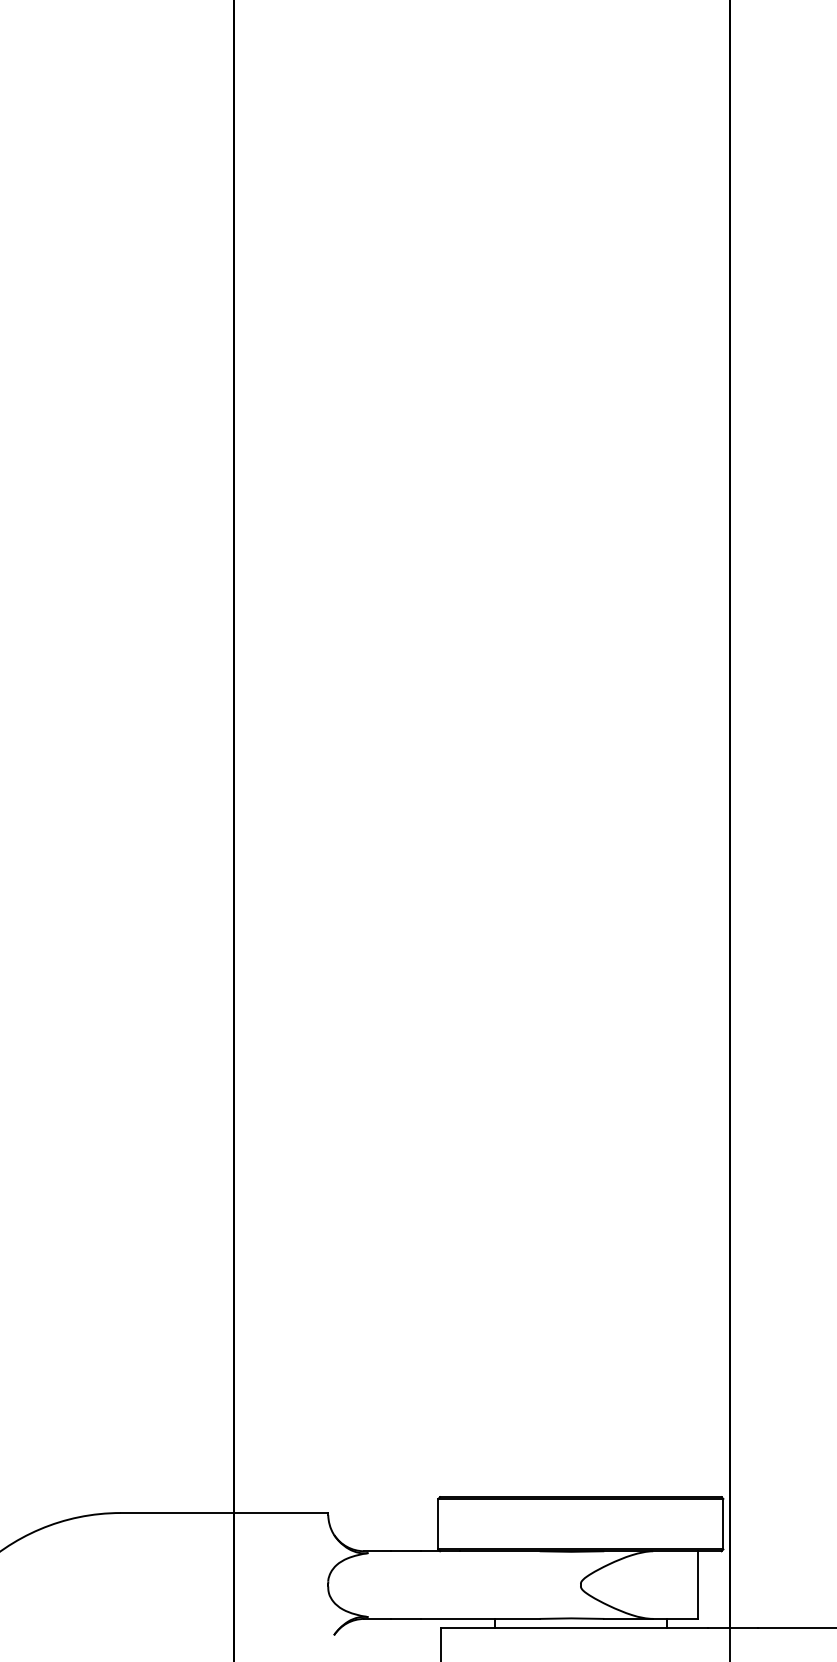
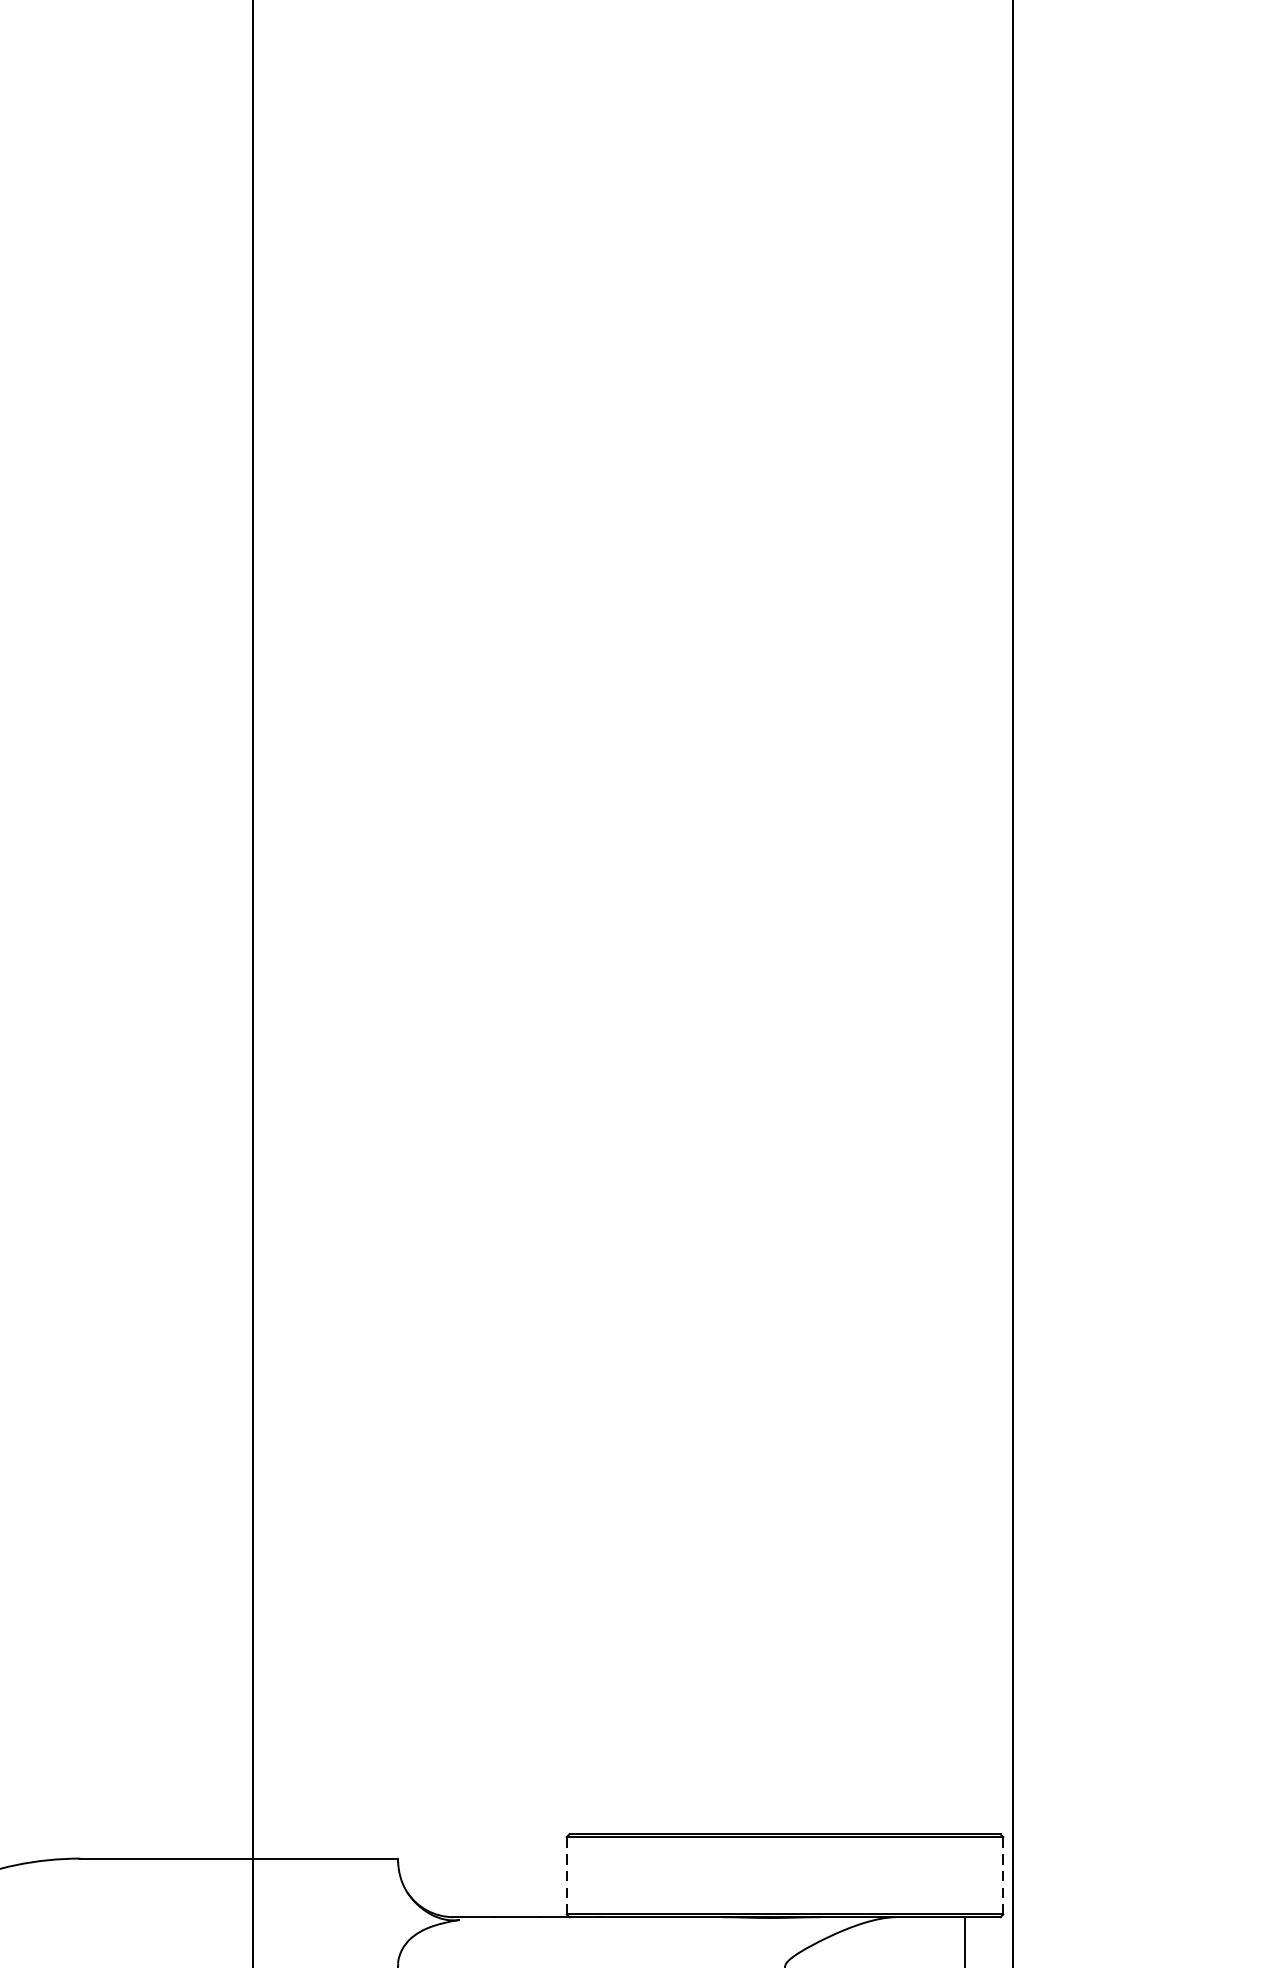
line: (438, 1524) -> (567, 1876), solid -> dashed
line: (723, 1524) -> (1003, 1876), solid -> dashed

